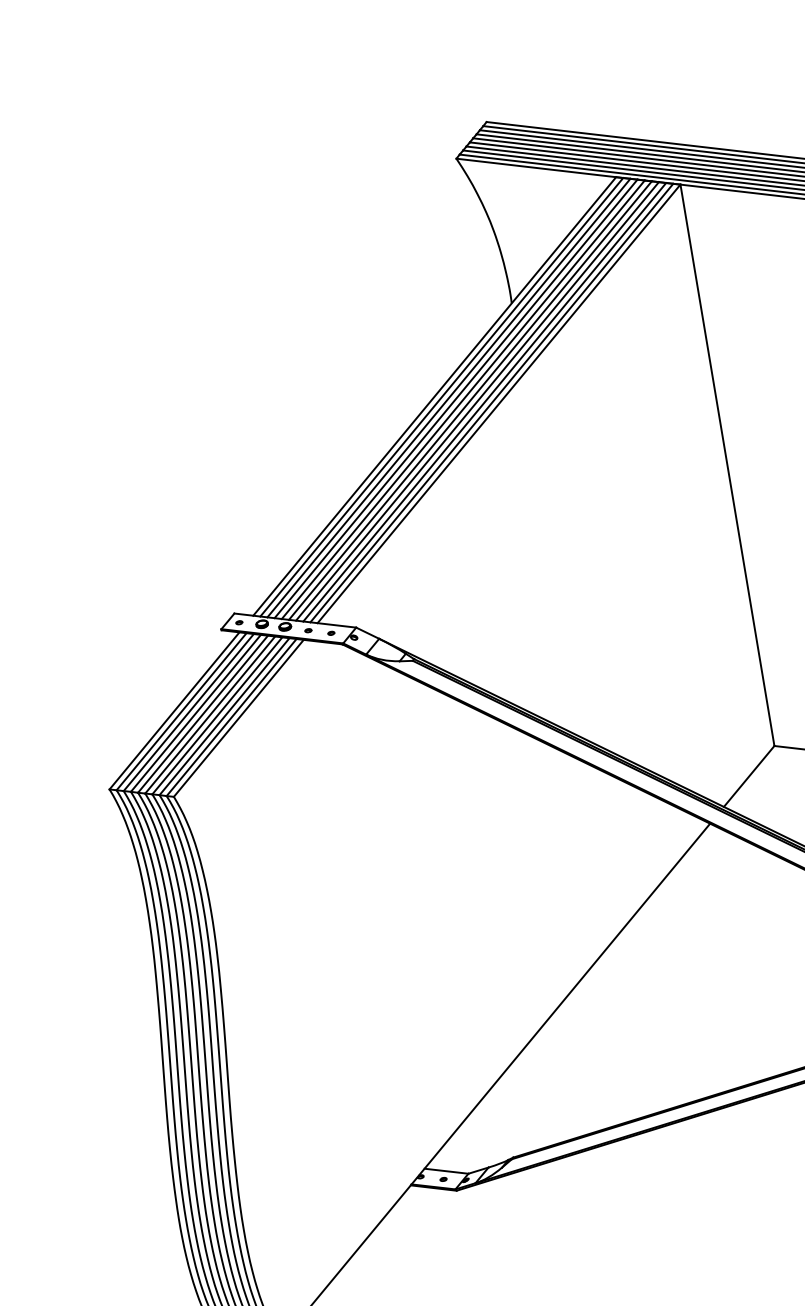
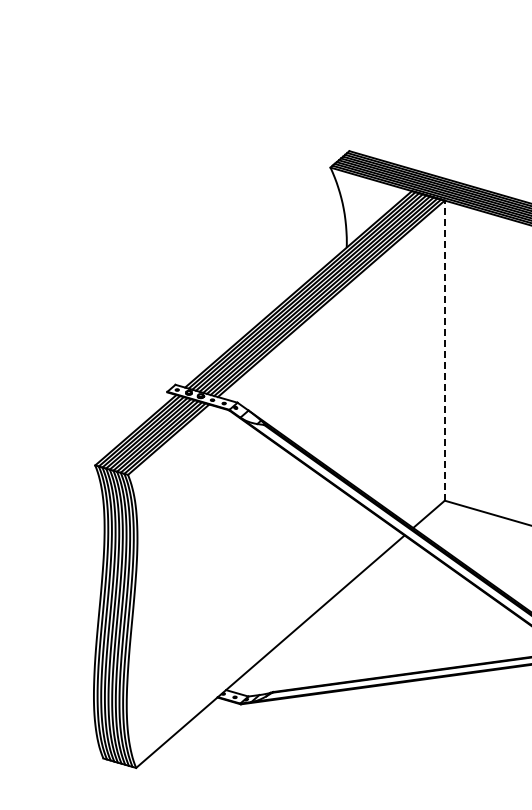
line: (726, 465) -> (444, 350), solid -> dashed

